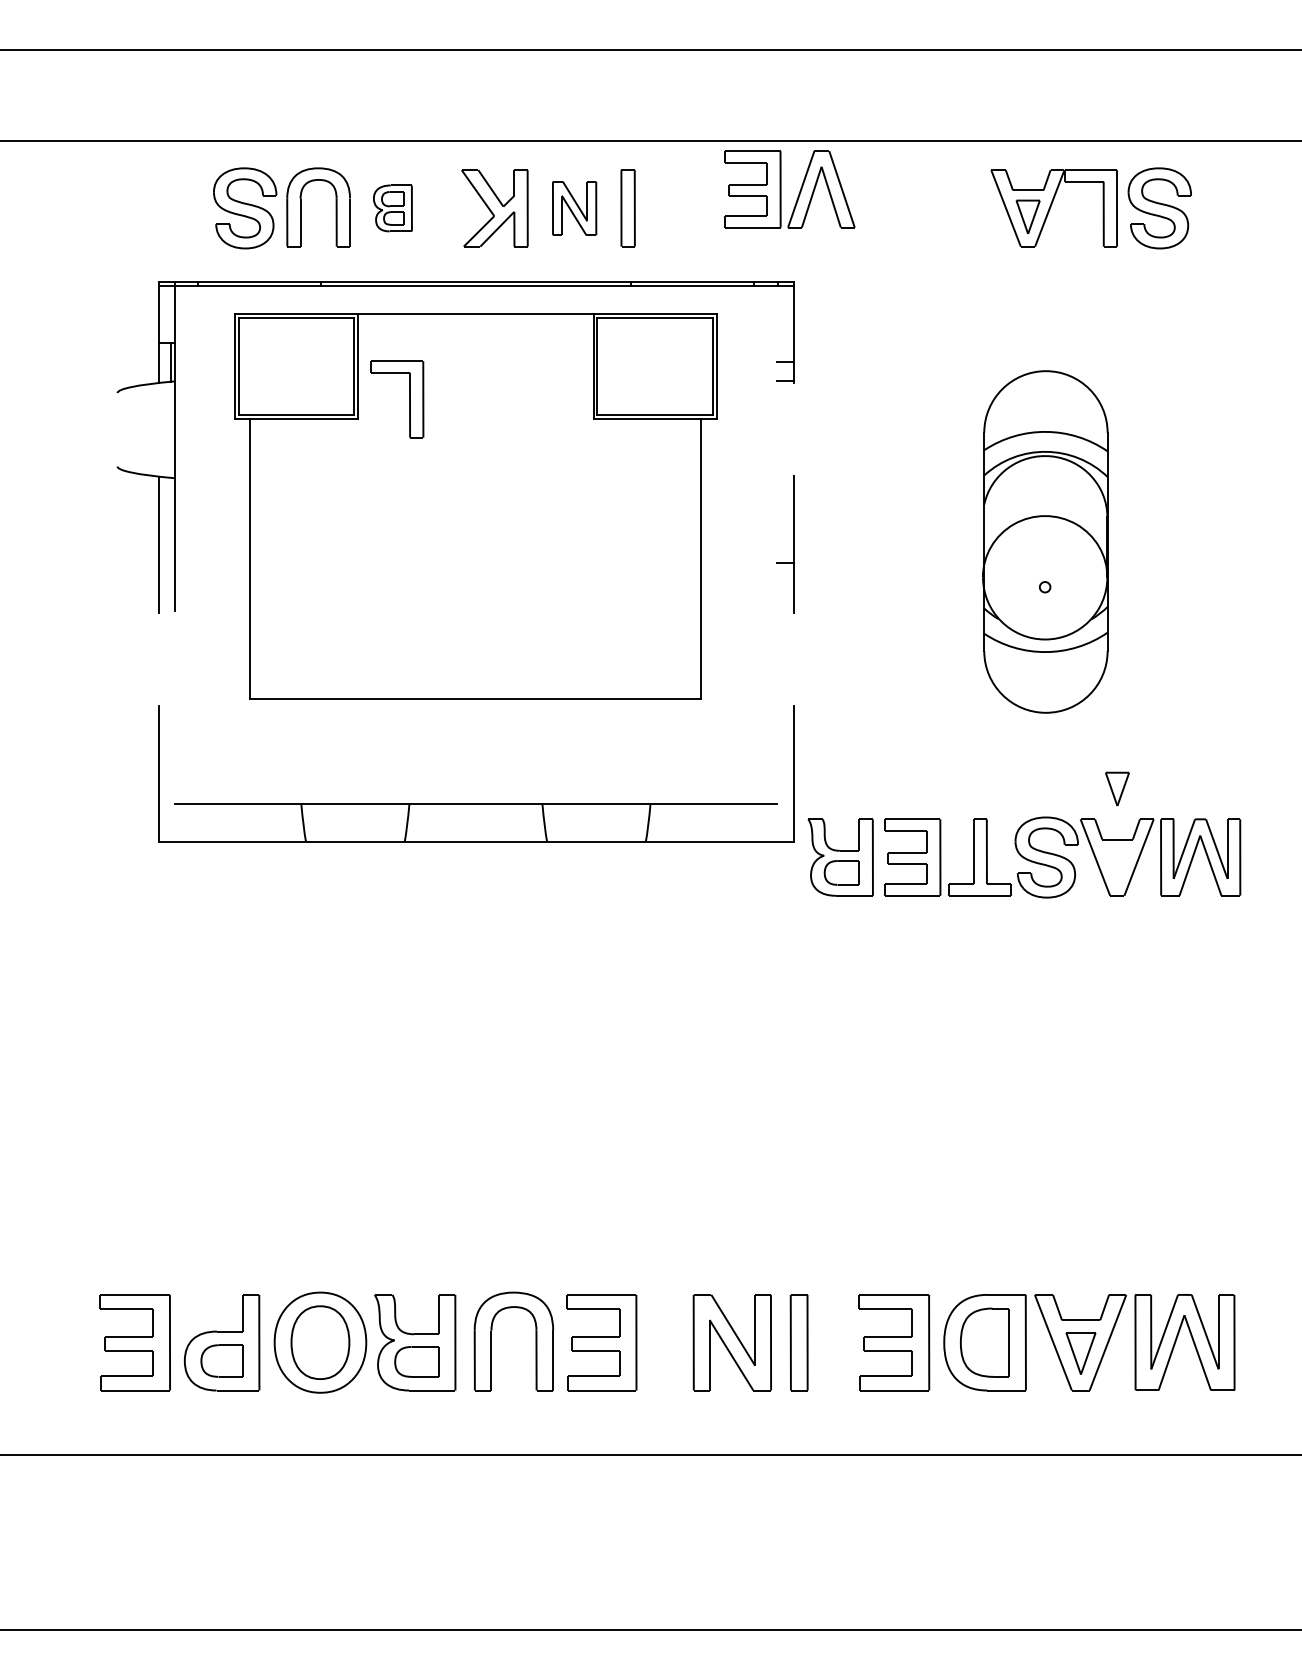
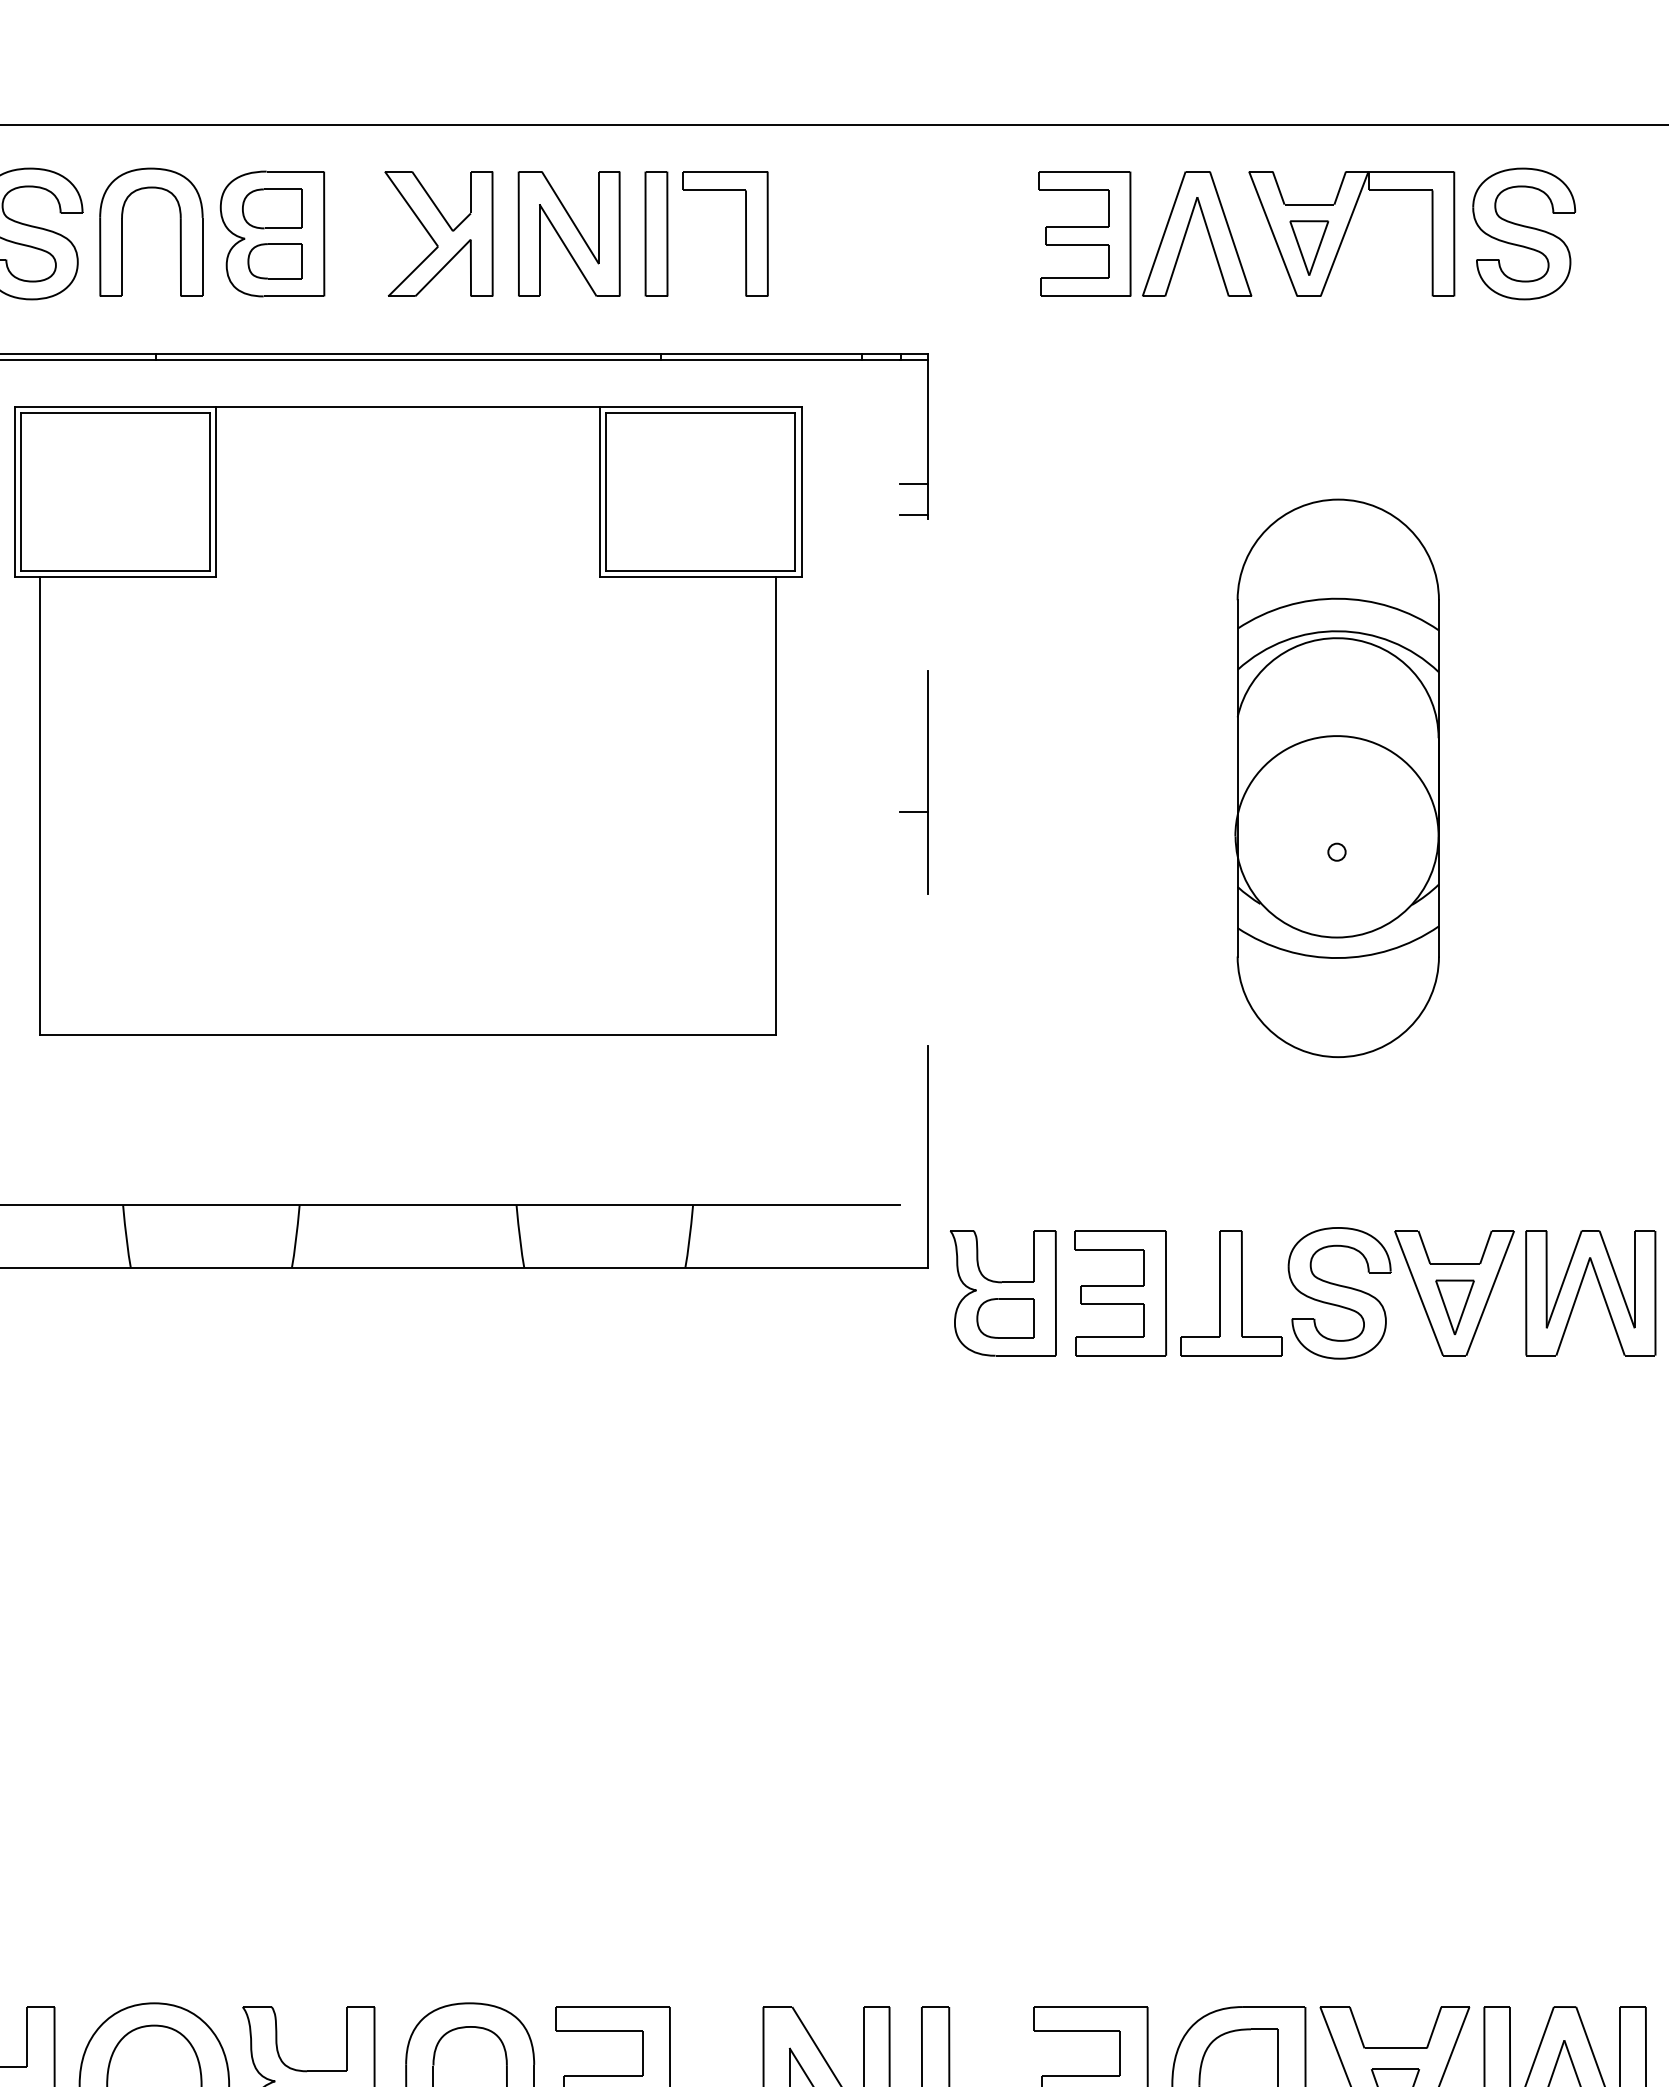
part: (781, 189) -> (1131, 234), moved
part: (392, 208) -> (271, 234), size x1.67
part: (574, 208) -> (568, 234), size x1.43
part: (409, 399) -> (745, 234), moved
part: (1117, 788) -> (1455, 1306), moved

